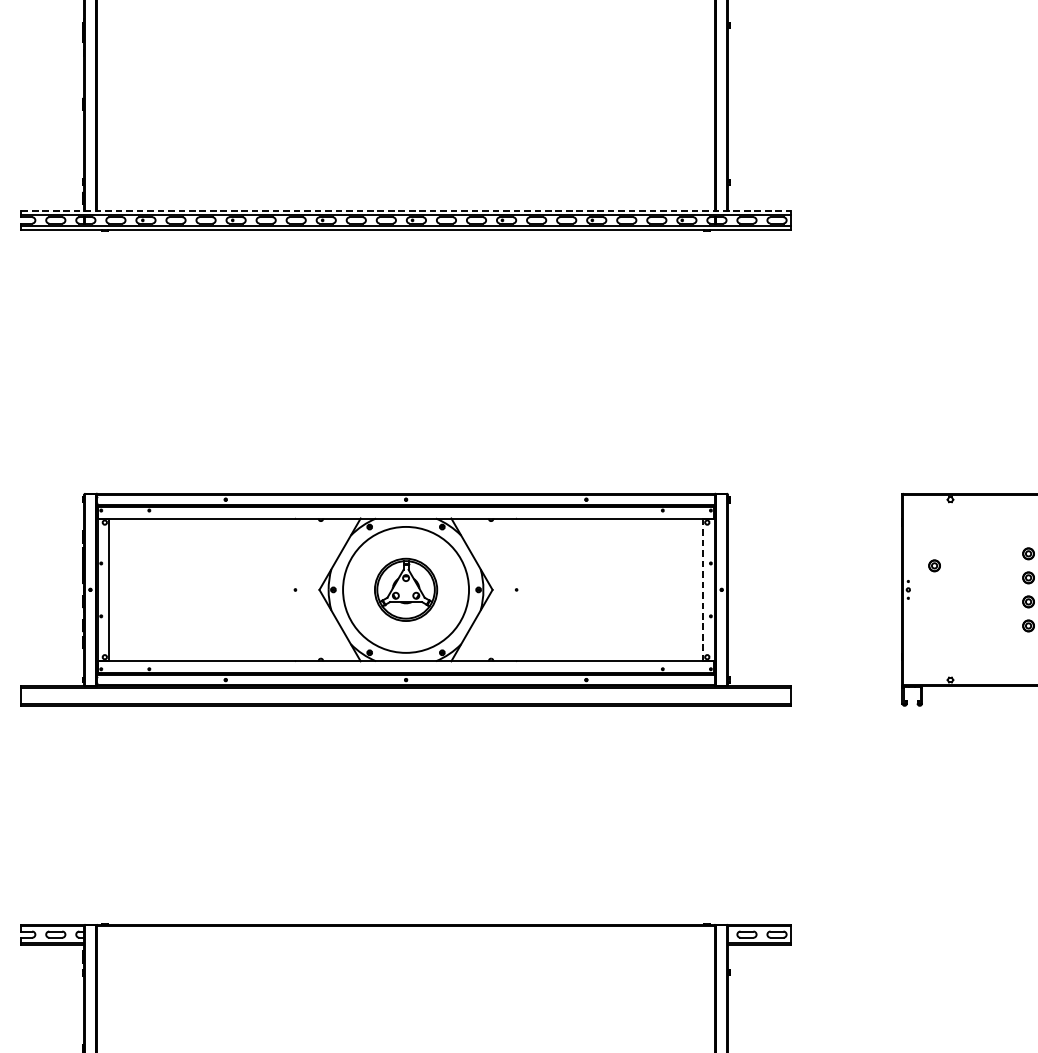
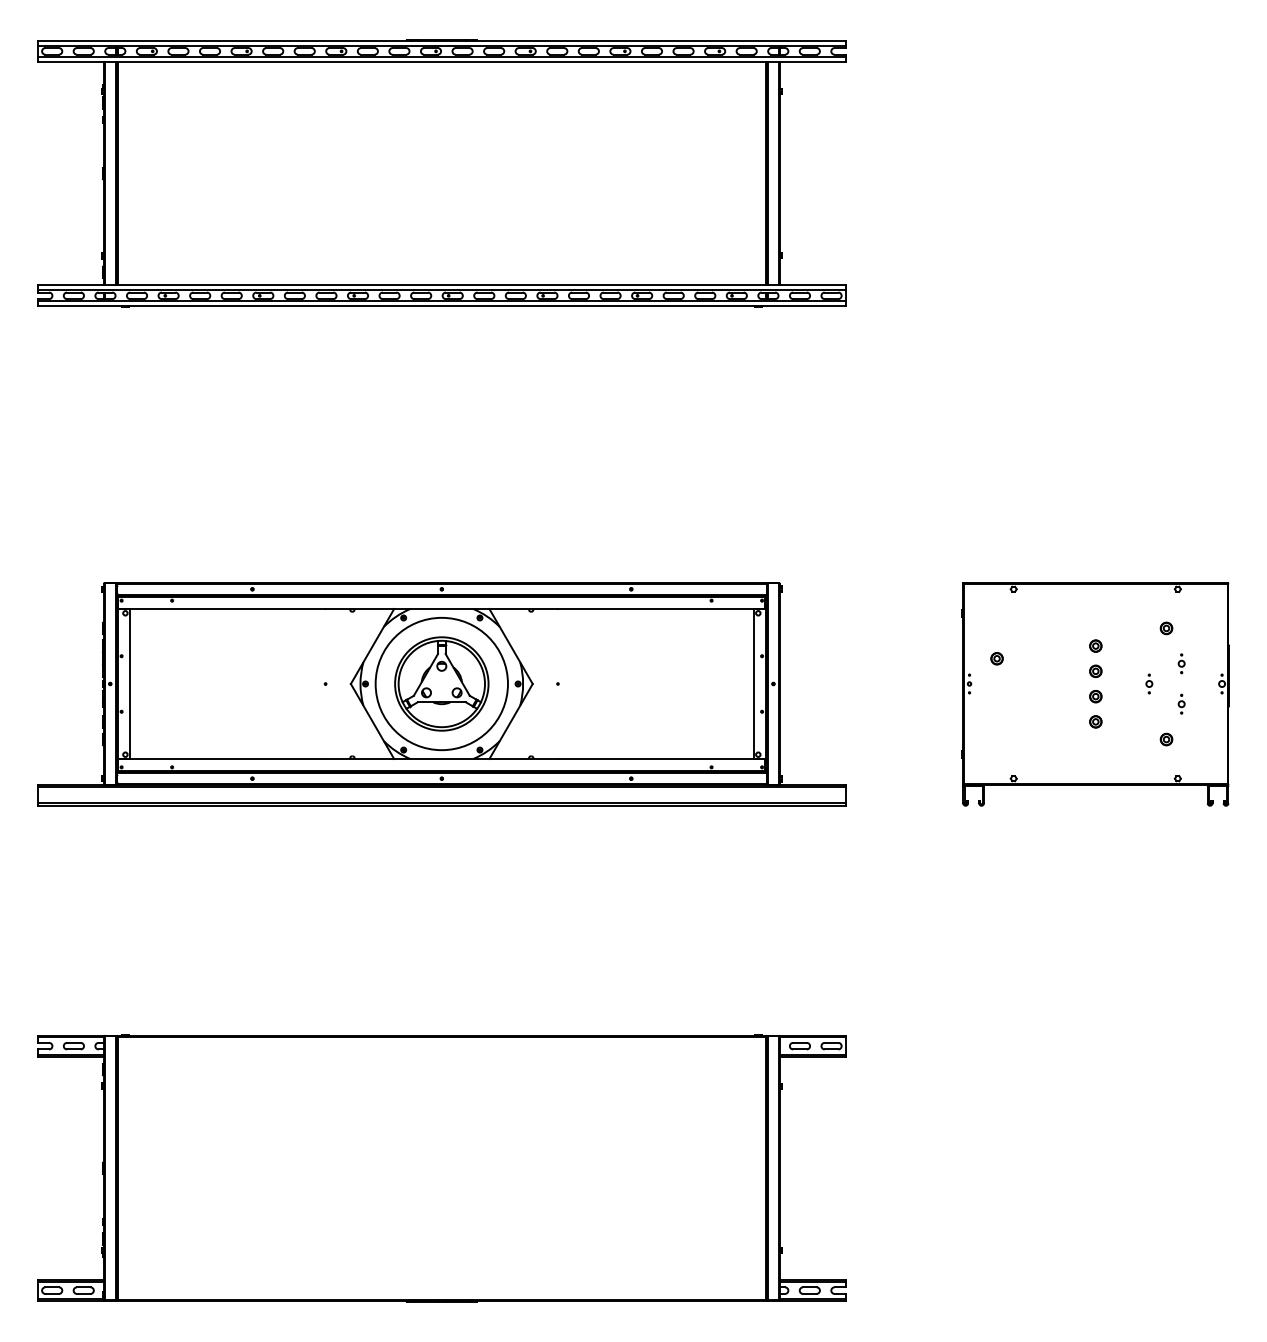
line: (406, 210) -> (442, 285), dashed -> solid
part: (405, 589) -> (441, 683), size x1.43
line: (702, 590) -> (753, 684), dashed -> solid

